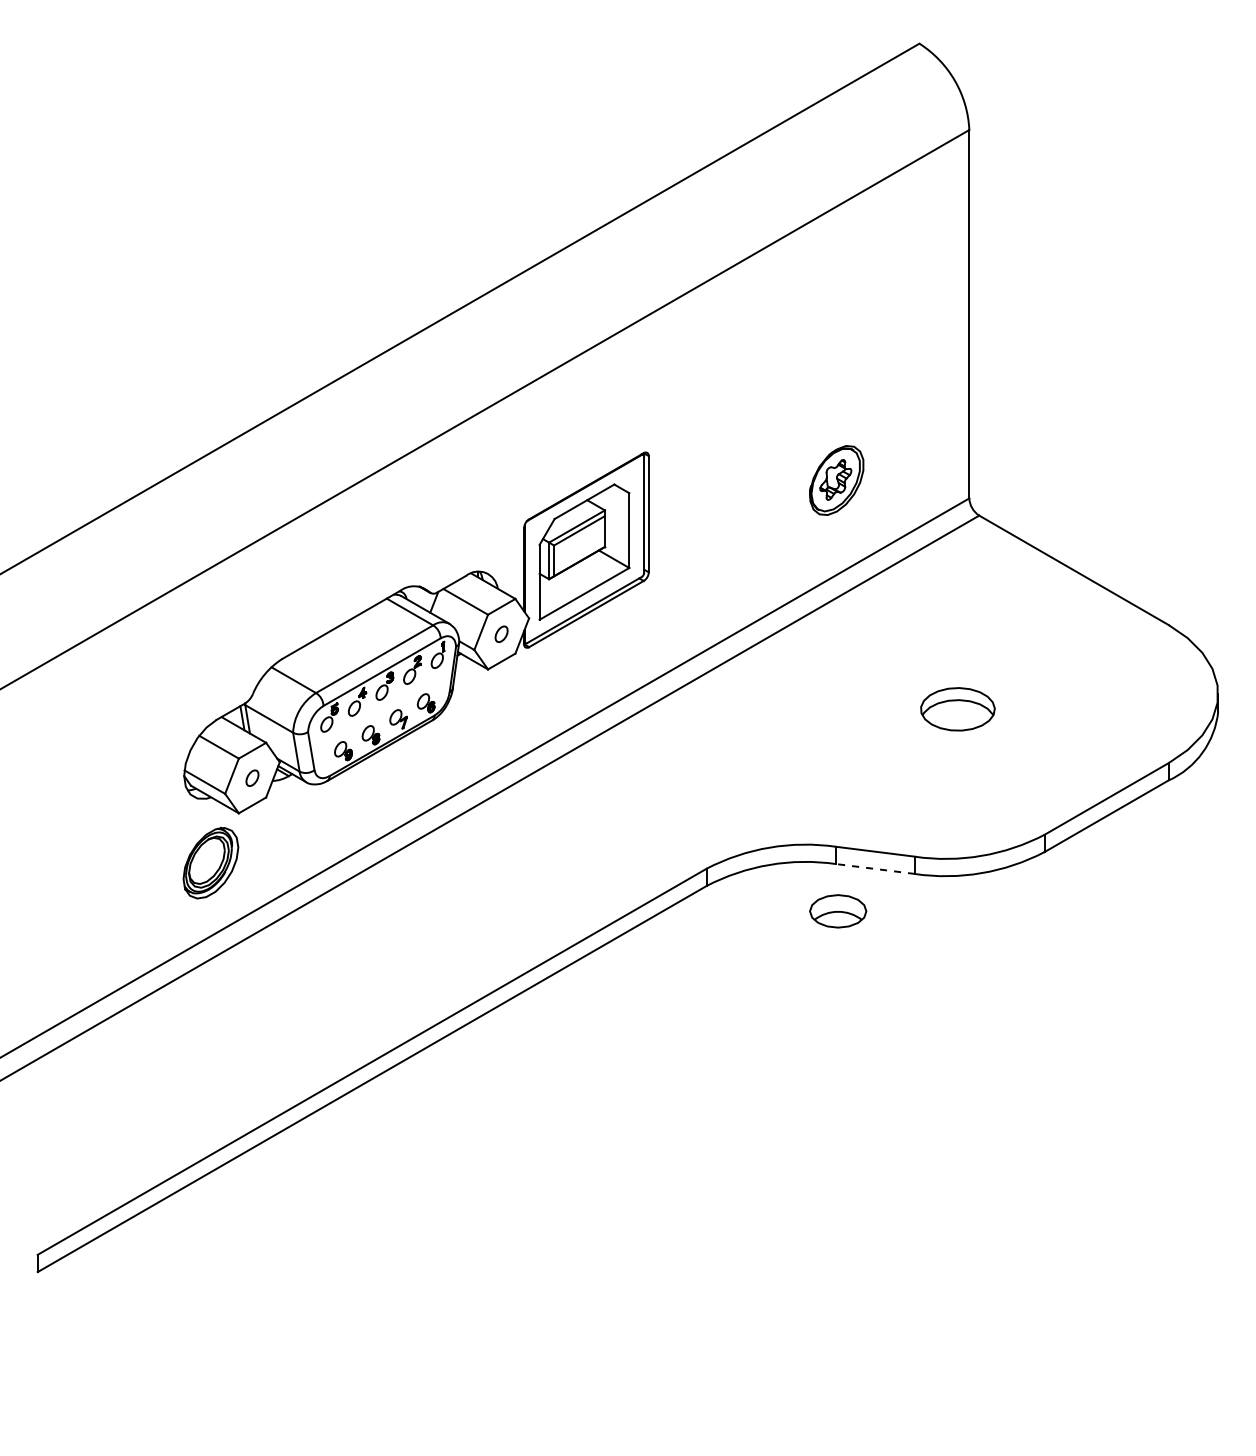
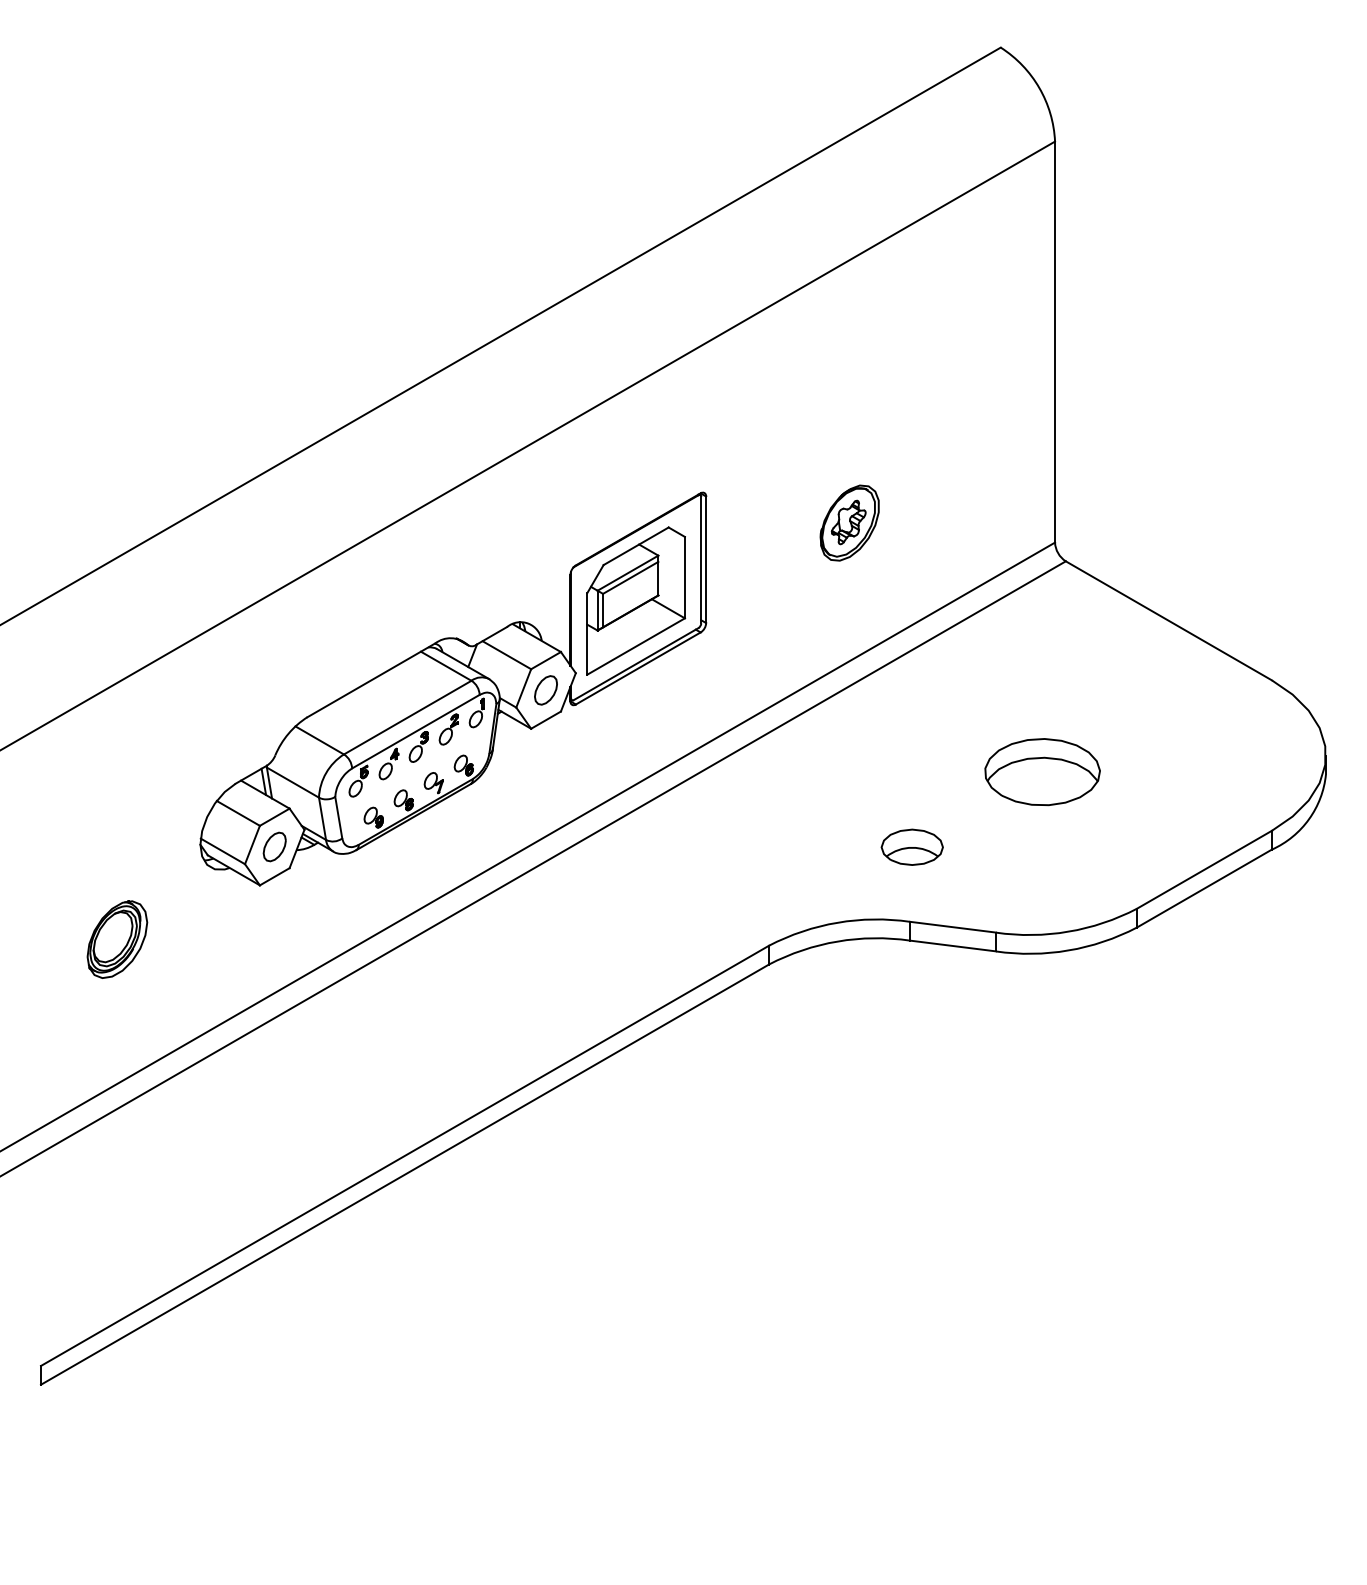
part: (836, 480) -> (849, 523), moved
part: (501, 634) -> (545, 690), size x1.67
part: (957, 709) -> (1042, 772), size x1.43
part: (252, 778) -> (274, 847), size x1.67
part: (210, 863) -> (116, 939), moved
line: (875, 869) -> (952, 946), dashed -> solid
part: (838, 911) -> (912, 847), moved

